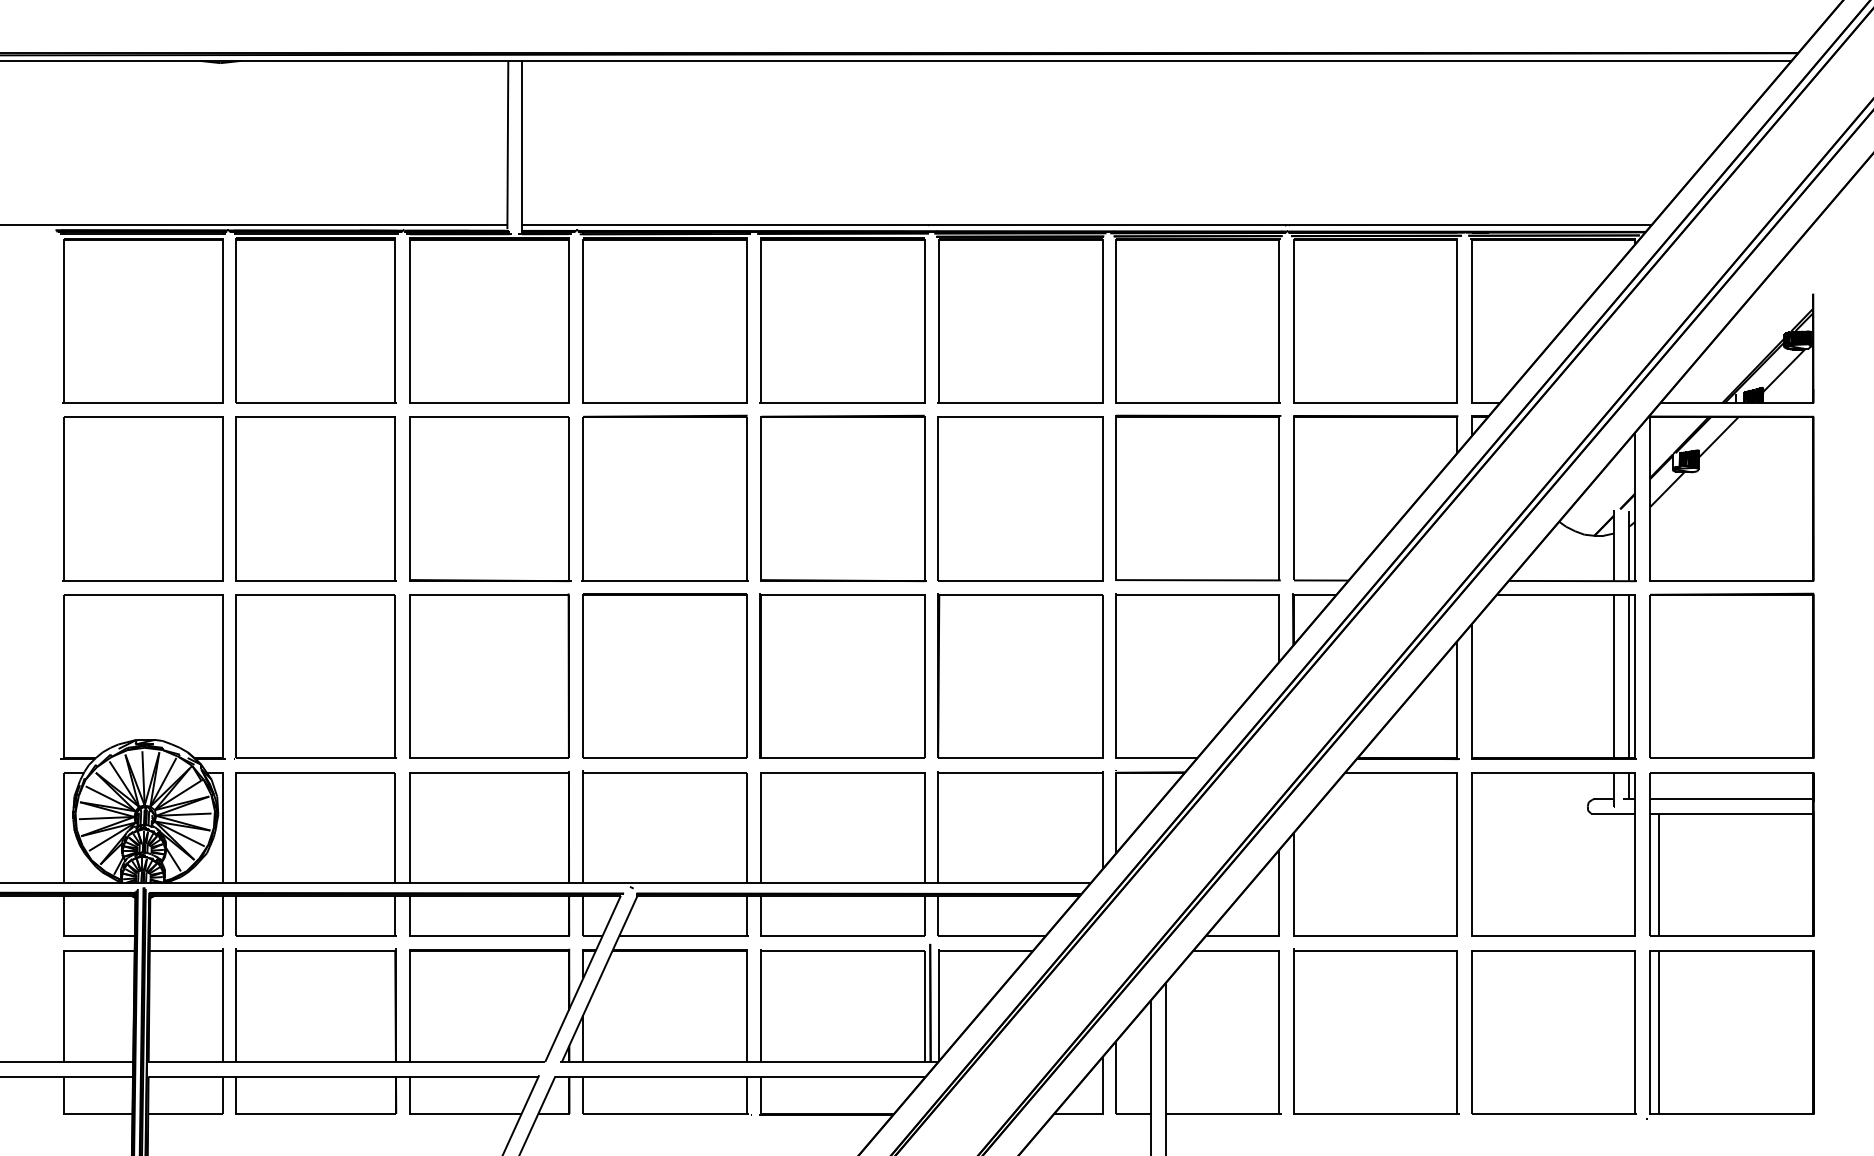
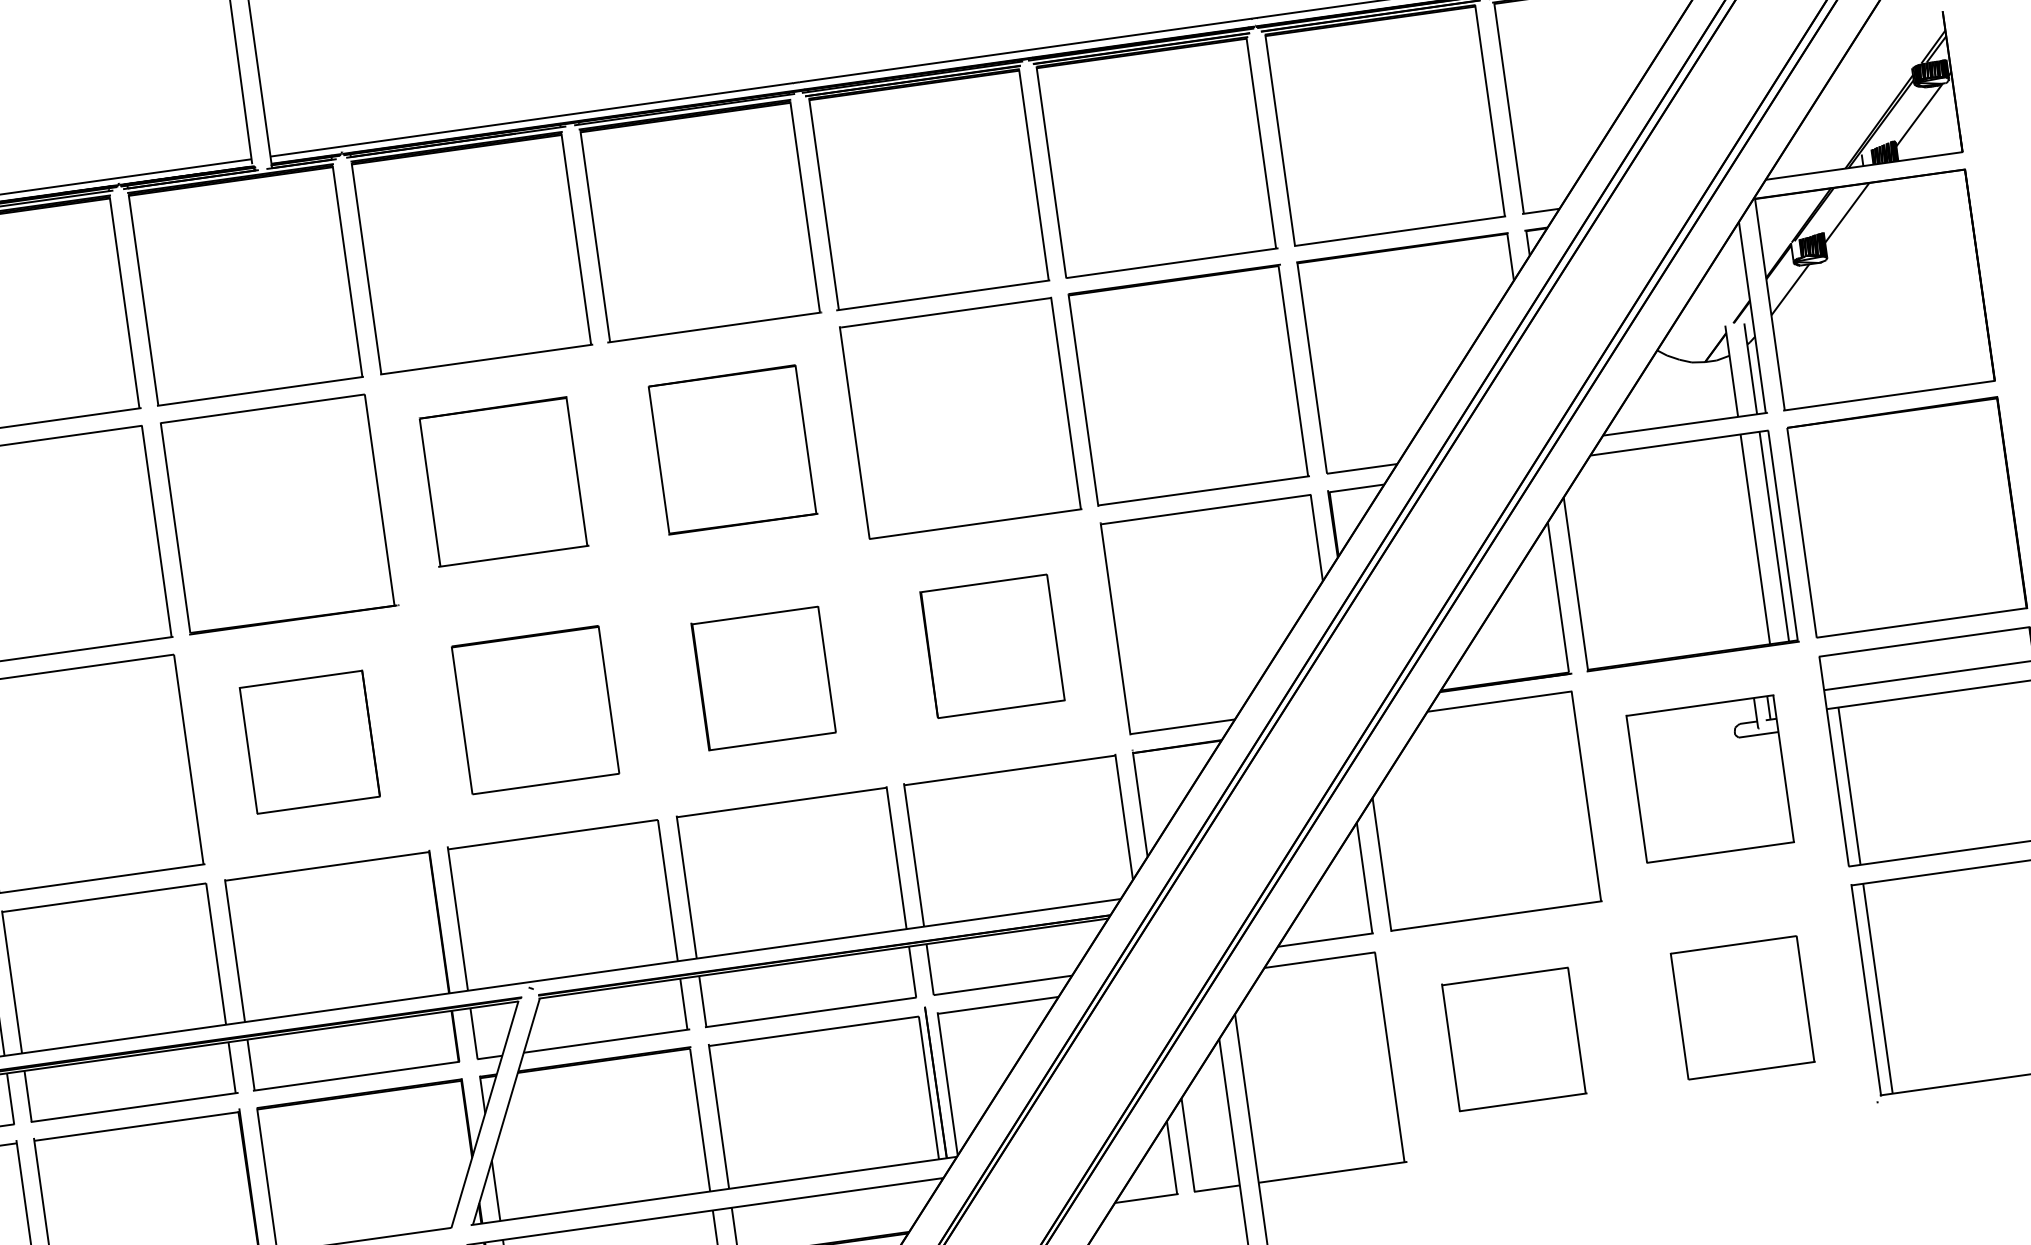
part: (664, 497) -> (502, 480), size x0.7
part: (843, 498) -> (732, 449), size x0.7
part: (489, 675) -> (309, 741), size x0.6
part: (664, 675) -> (534, 709), size x0.7
part: (842, 675) -> (763, 677), size x0.6
part: (1020, 675) -> (992, 645), size x0.6
part: (1553, 854) -> (1710, 779), size x0.7
part: (1376, 1031) -> (1514, 1038), size x0.6
part: (1553, 1032) -> (1742, 1008), size x0.6

